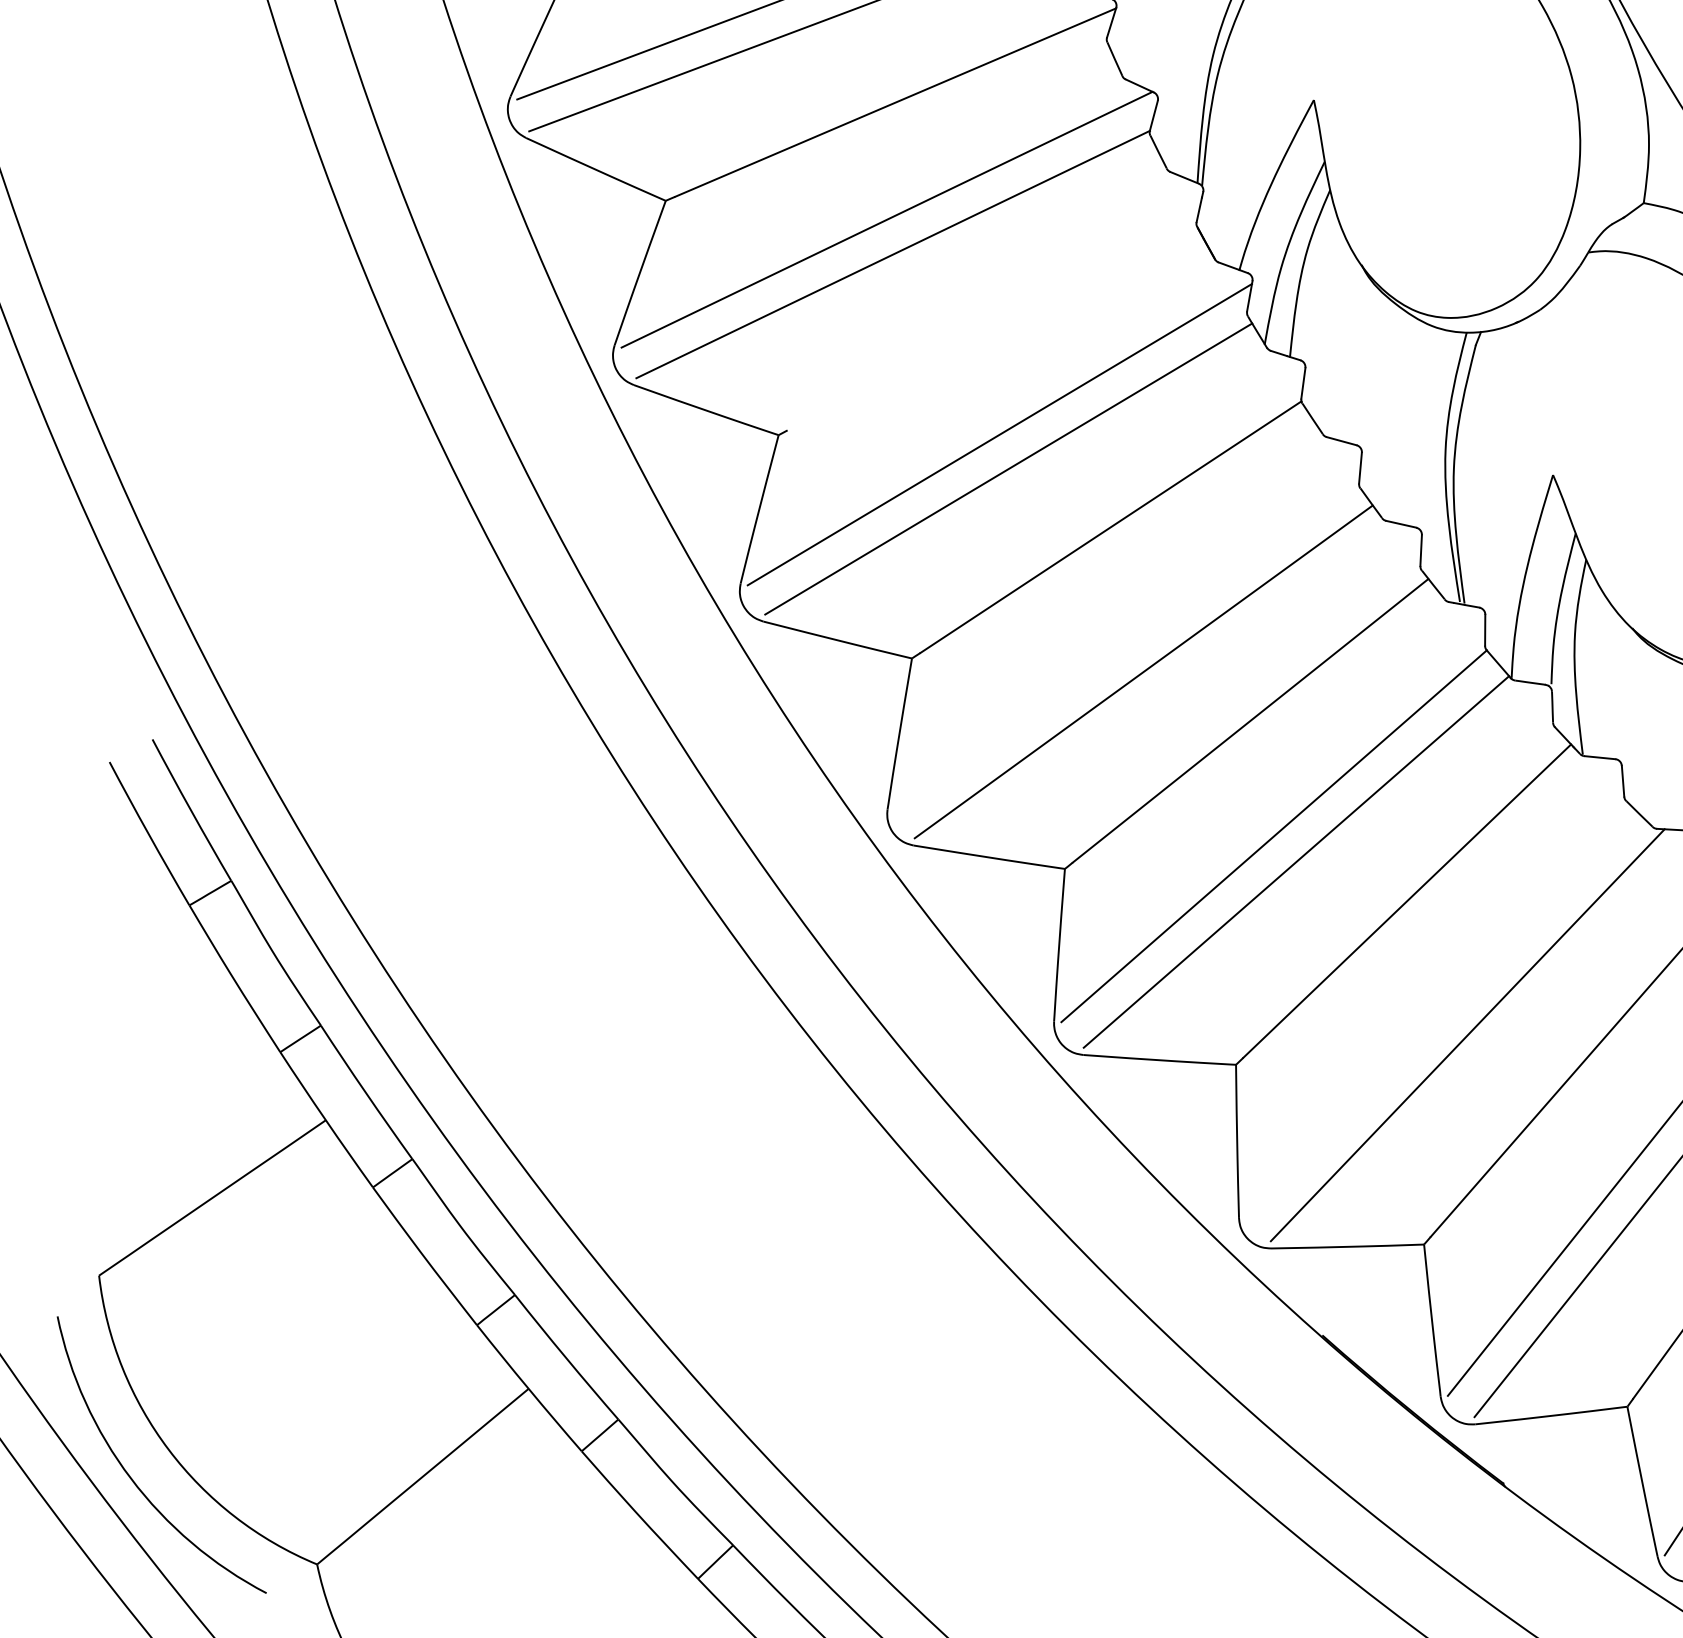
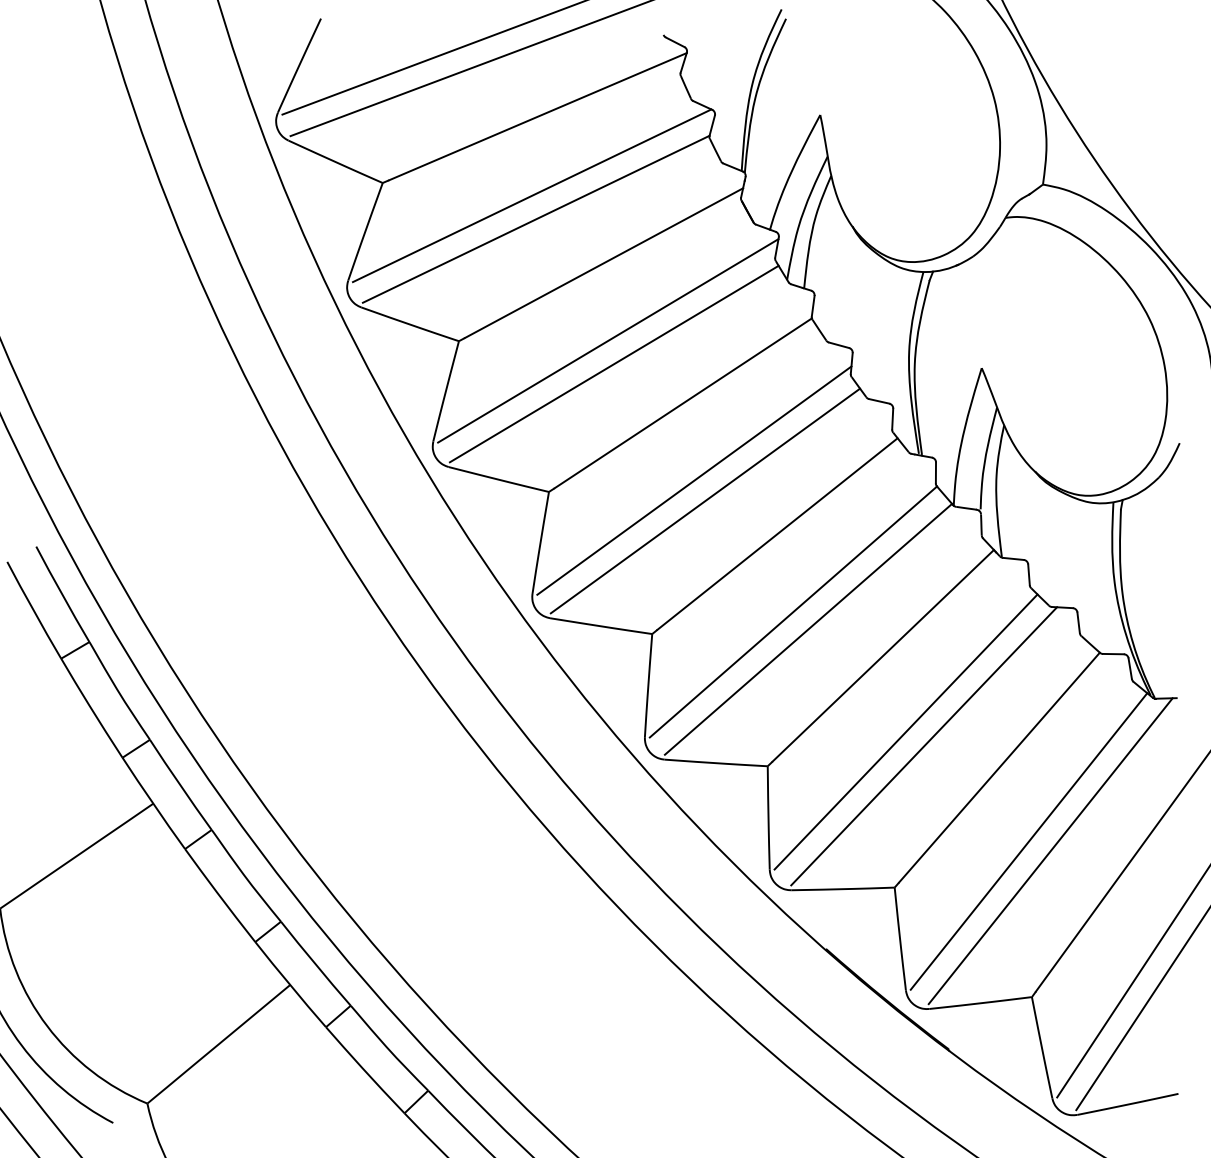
line: (994, 318) -> (604, 262), added
line: (1127, 641) -> (694, 480), added
line: (1440, 1013) -> (905, 731), added

